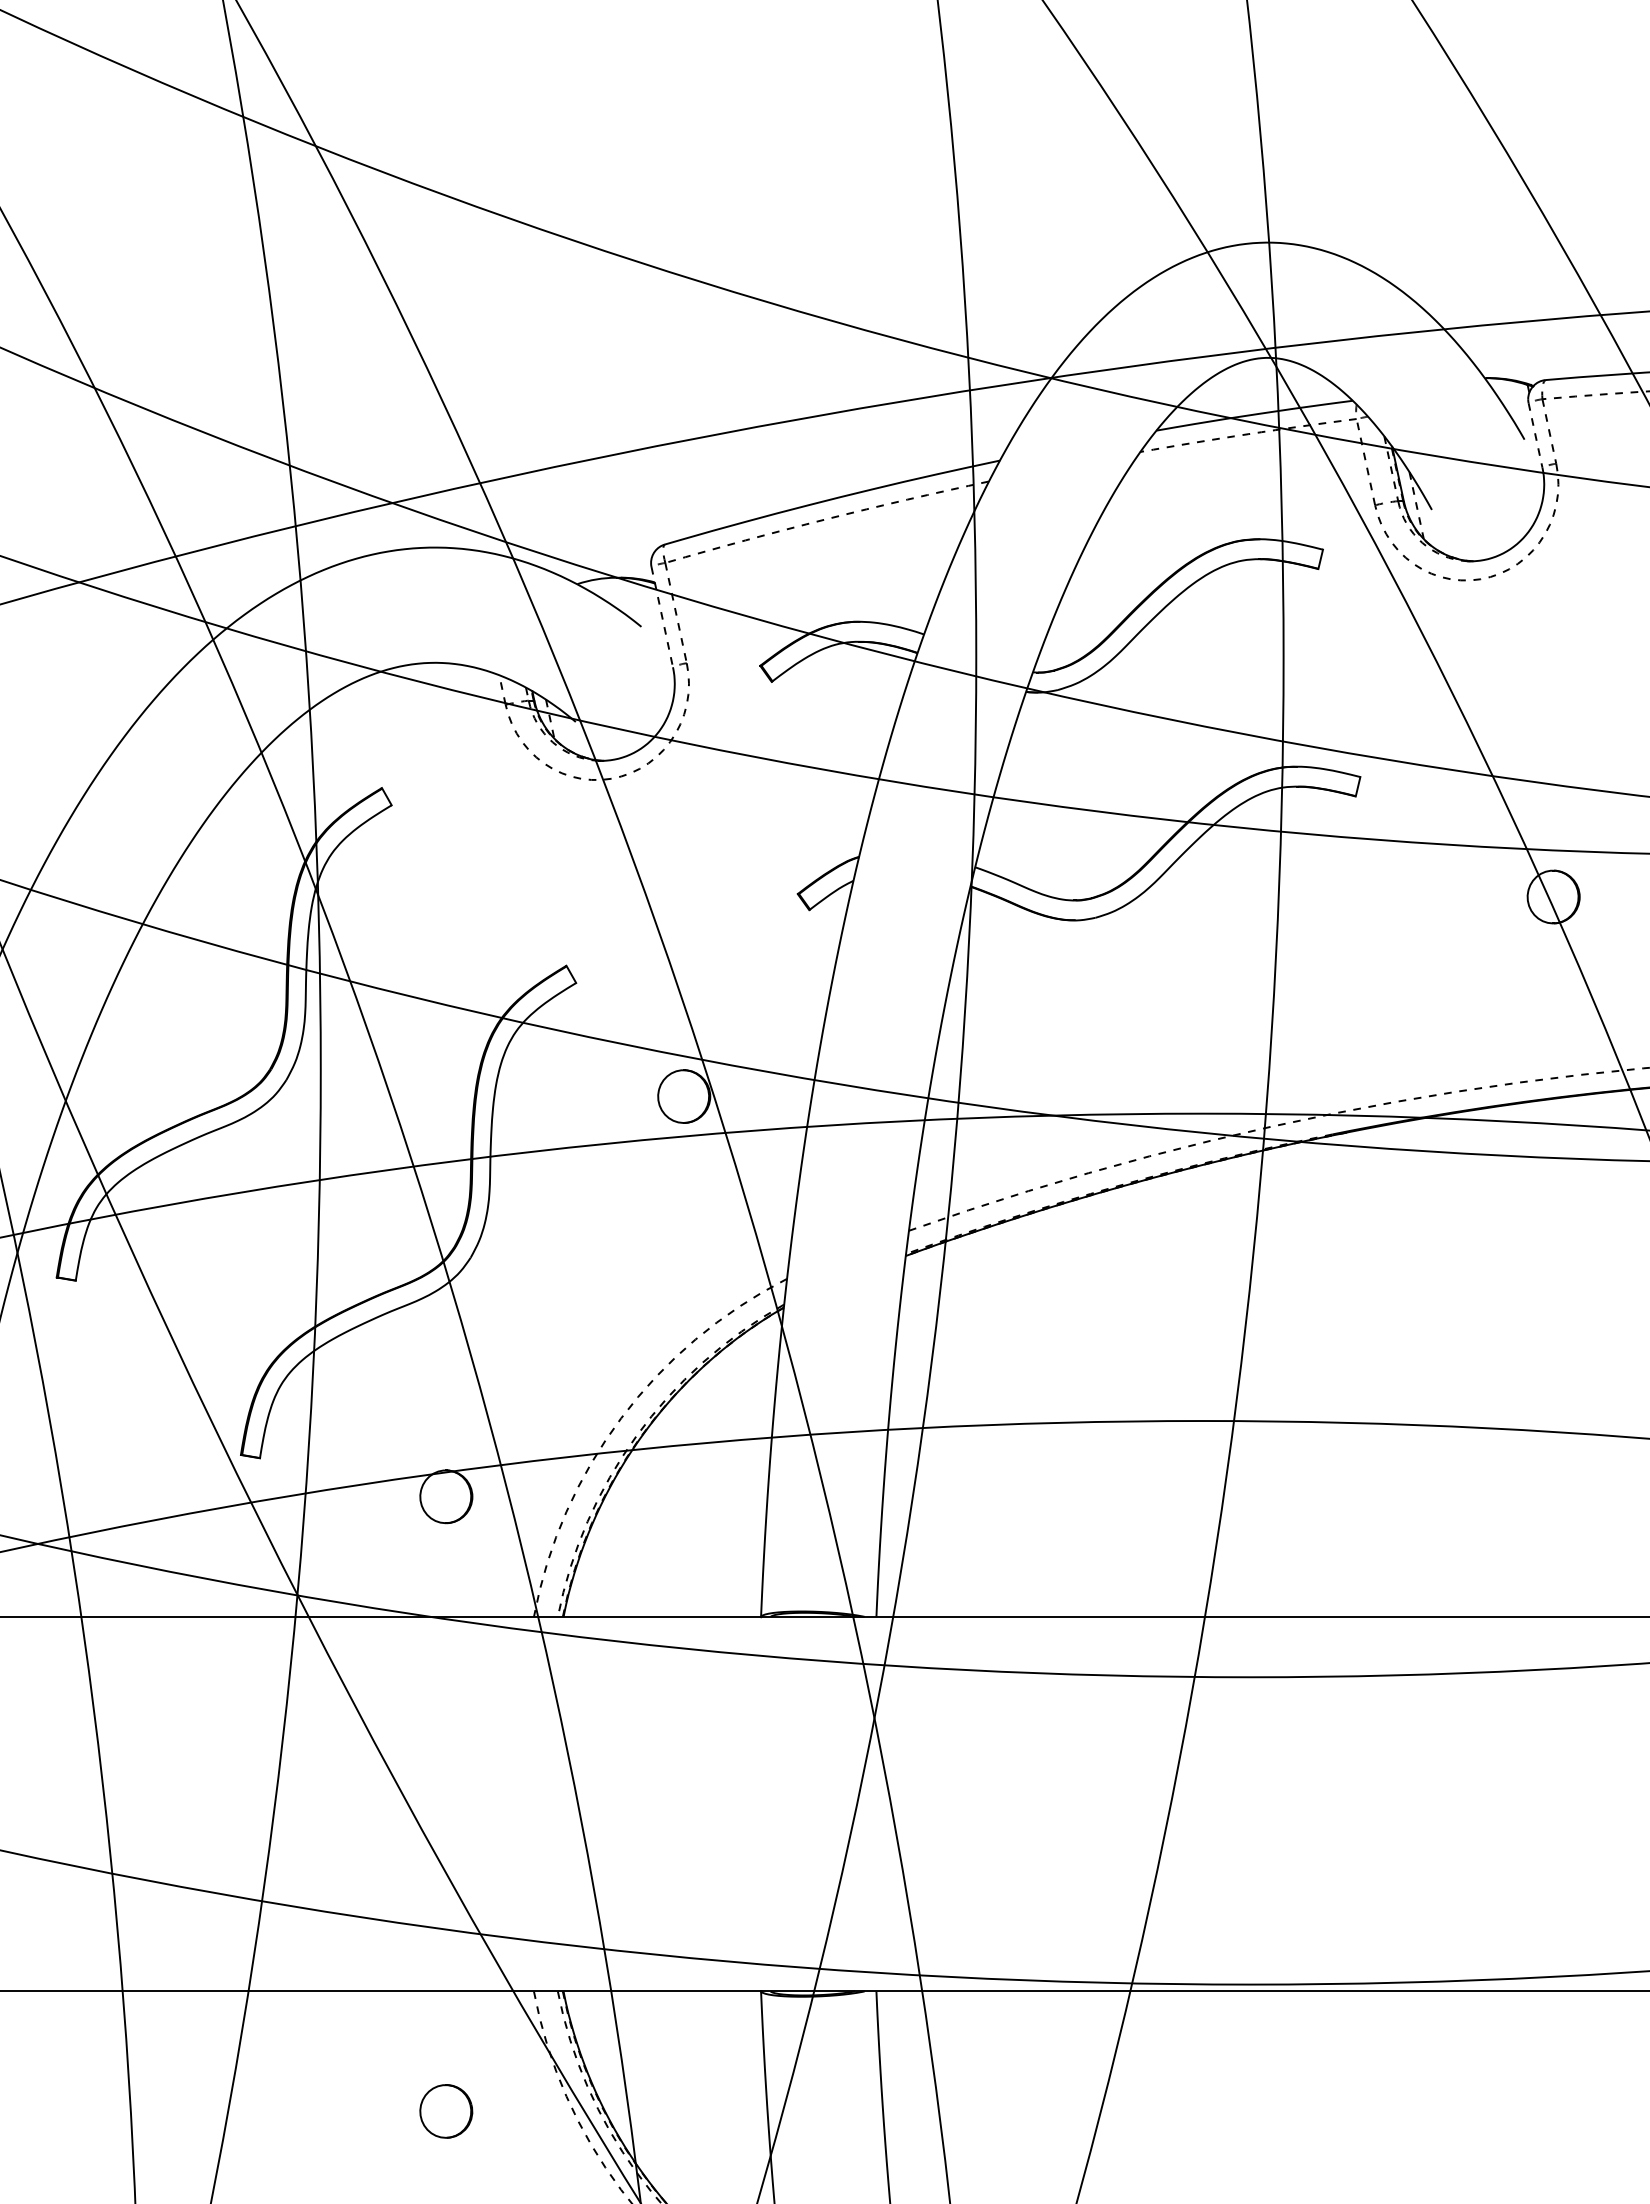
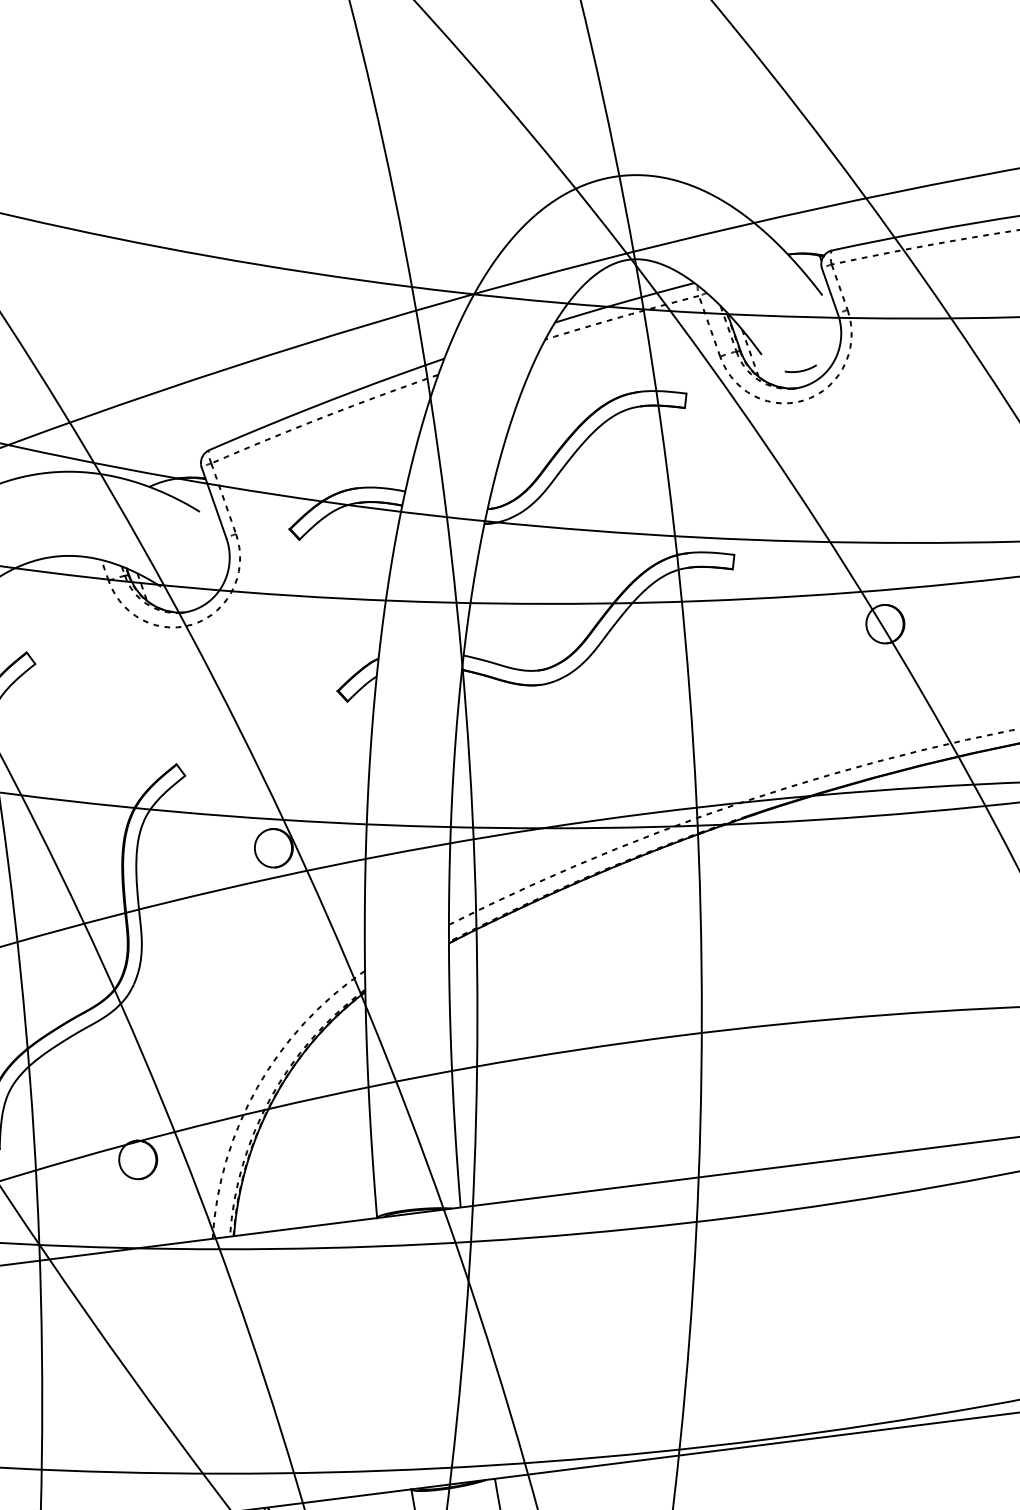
line: (1535, 435) -> (829, 291), dashed -> solid
arc: (1484, 537) -> (802, 370), added
line: (662, 617) -> (214, 503), dashed -> solid

